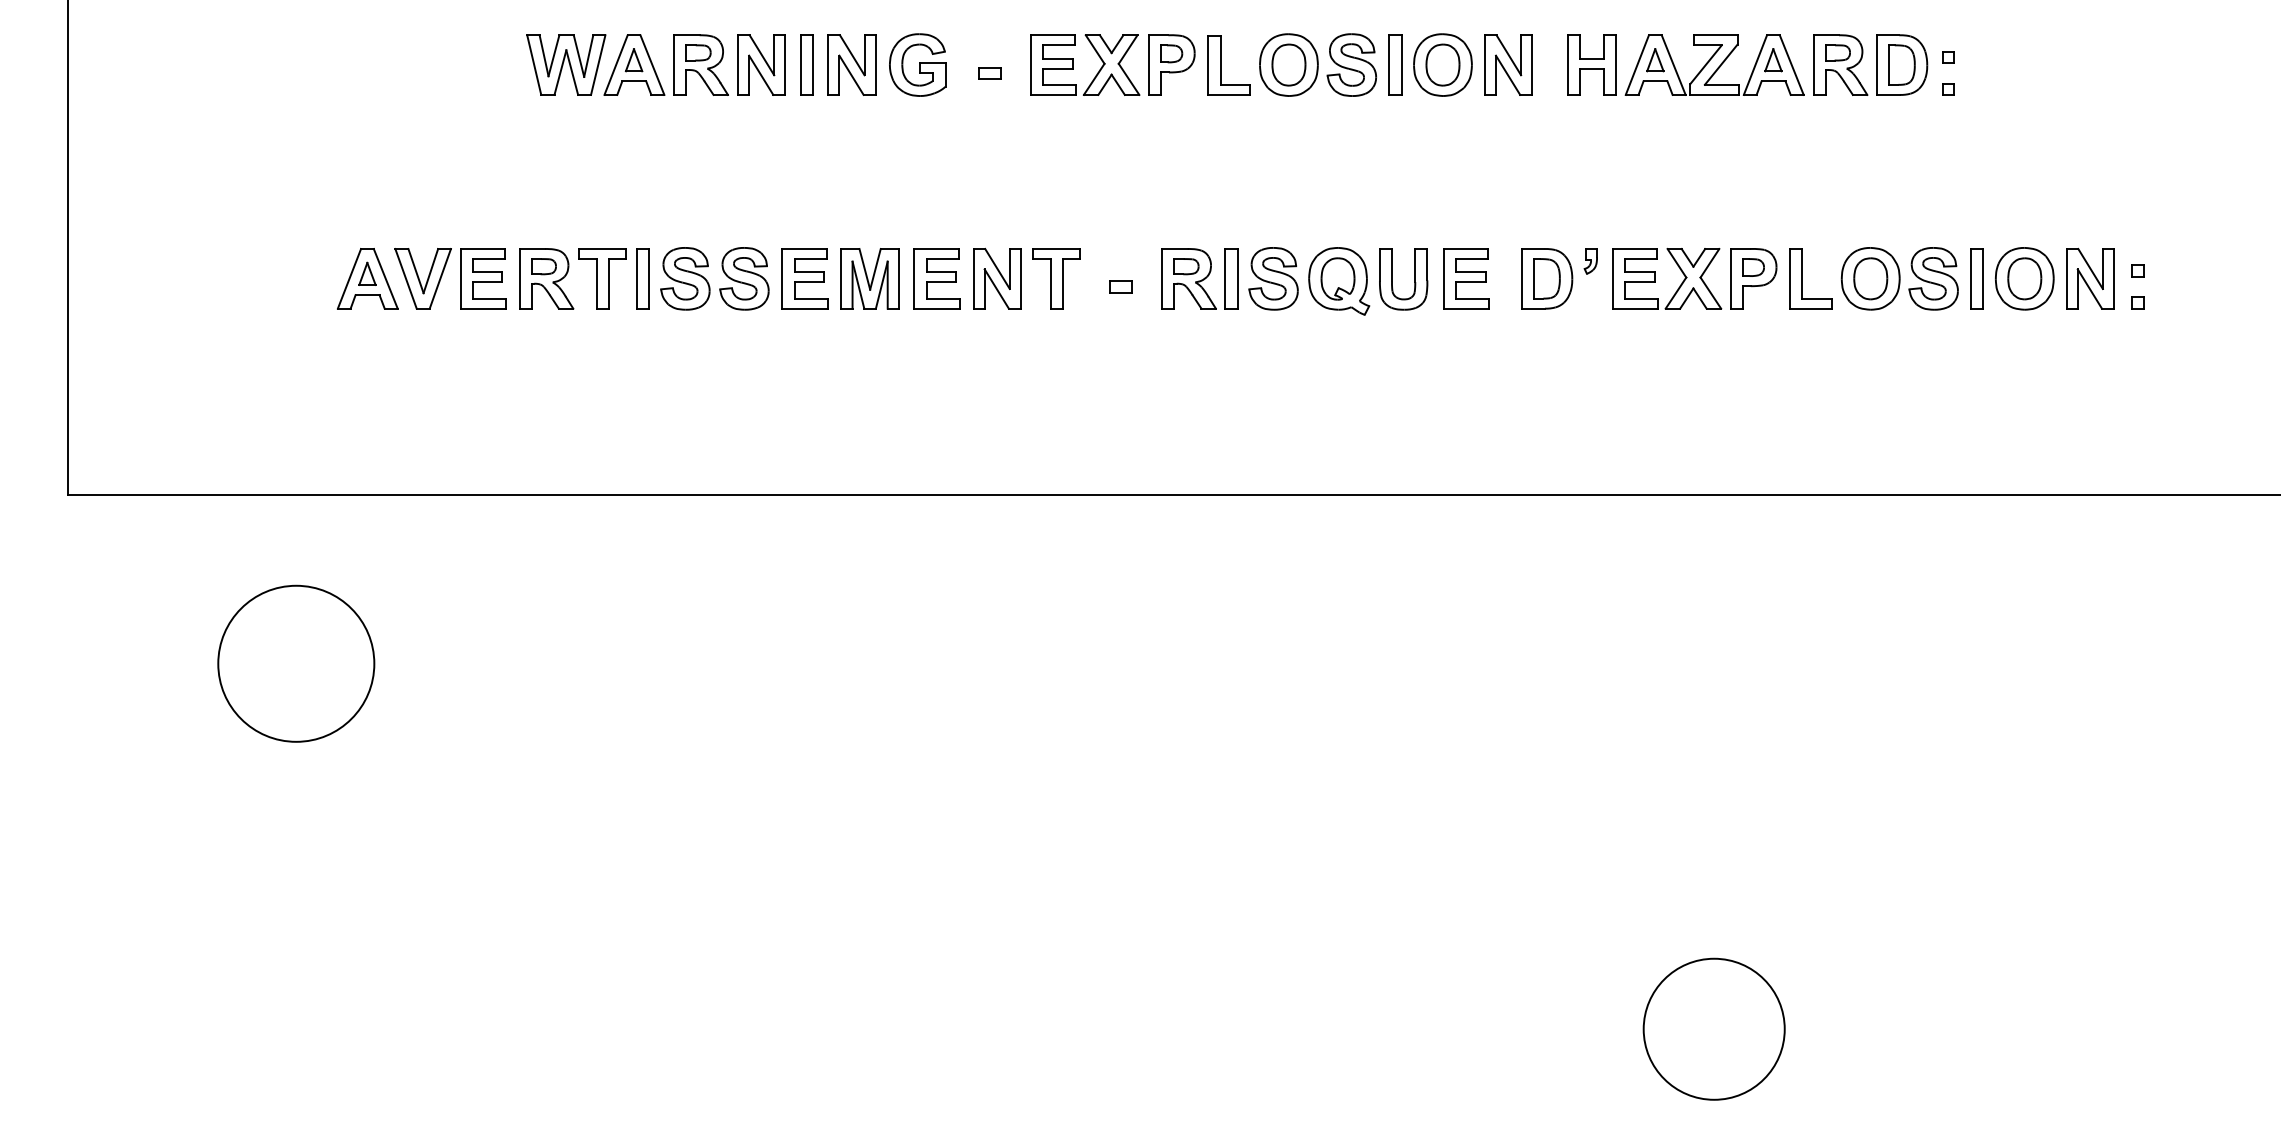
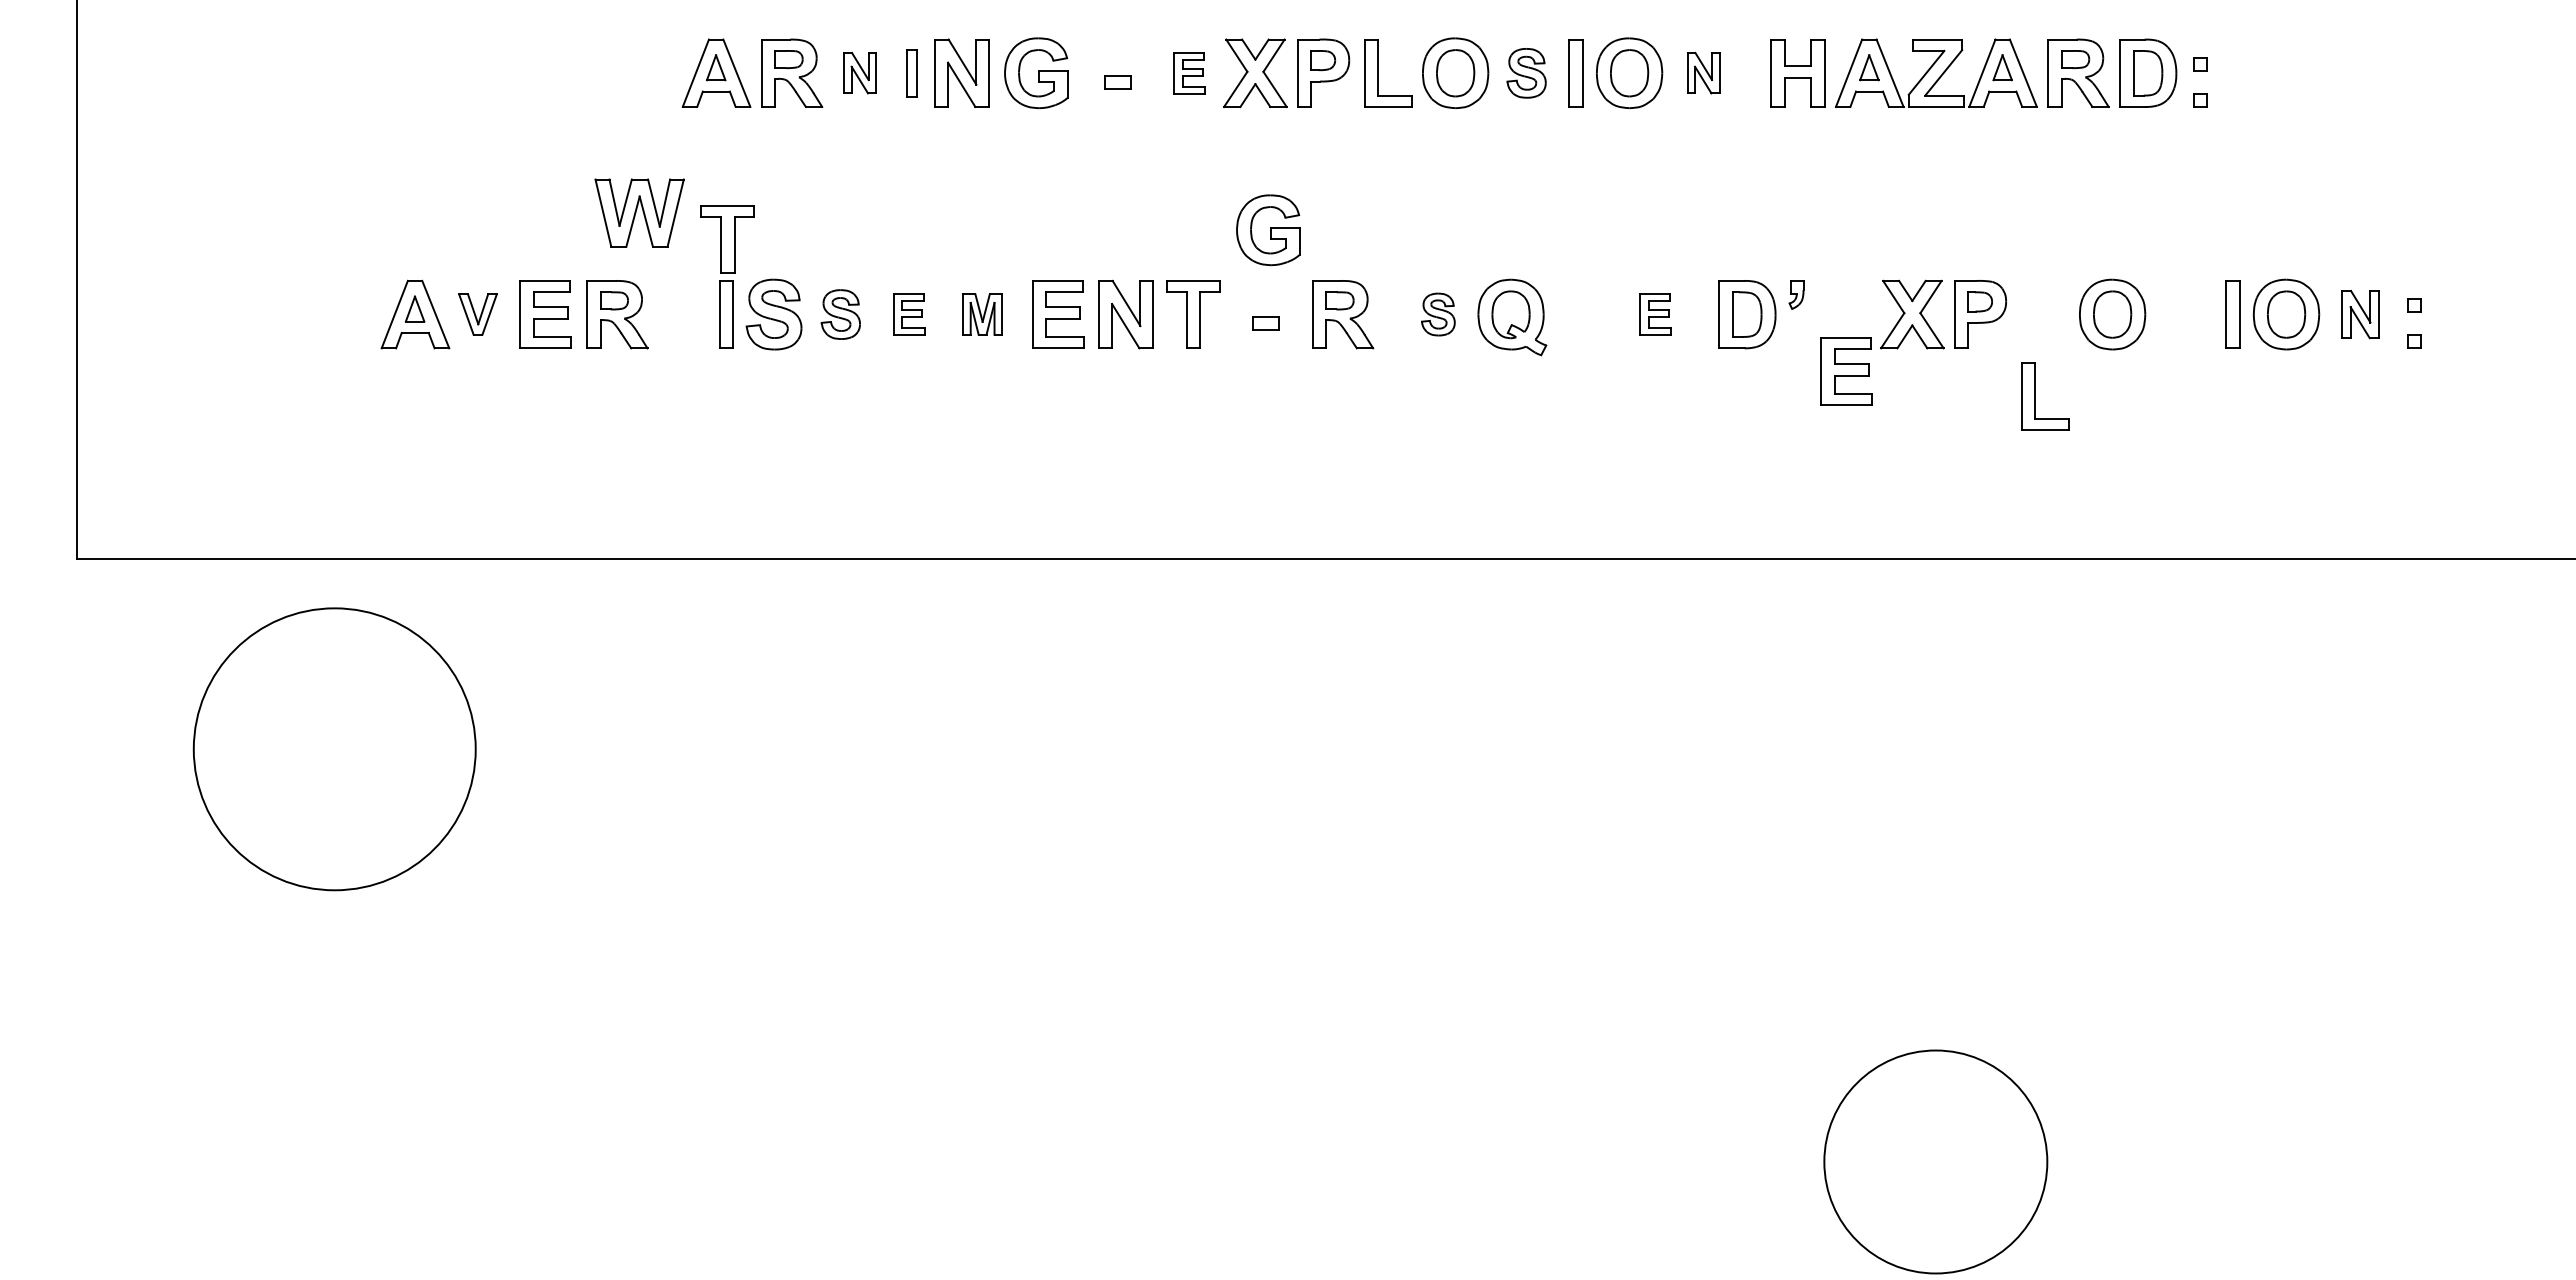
part: (566, 64) -> (639, 212), moved
part: (761, 64) -> (859, 72), size x0.6
part: (1508, 64) -> (1703, 72), size x0.6
part: (807, 65) -> (911, 73), size x0.7
part: (1053, 65) -> (1189, 73), size x0.6
part: (1351, 65) -> (1526, 73), size x0.7
part: (1123, 204) -> (1268, 230), added
part: (422, 278) -> (477, 314), size x0.6
part: (602, 278) -> (727, 239), moved
part: (744, 278) -> (840, 314), size x0.7
part: (805, 278) -> (909, 314), size x0.6
part: (869, 278) -> (982, 314), size x0.6
part: (1231, 278) -> (1390, 314), removed
part: (1273, 278) -> (1438, 314), size x0.6
part: (1465, 278) -> (1655, 314), size x0.6
part: (1635, 278) -> (1846, 371), moved
part: (1802, 278) -> (2035, 396), moved
part: (1933, 278) -> (2183, 314), removed
part: (2090, 278) -> (2360, 314), size x0.7
part: (1392, 279) -> (1572, 315), removed
circle: (296, 663) -> (334, 749), size x1.6
circle: (1713, 1028) -> (1935, 1161), size x1.4

